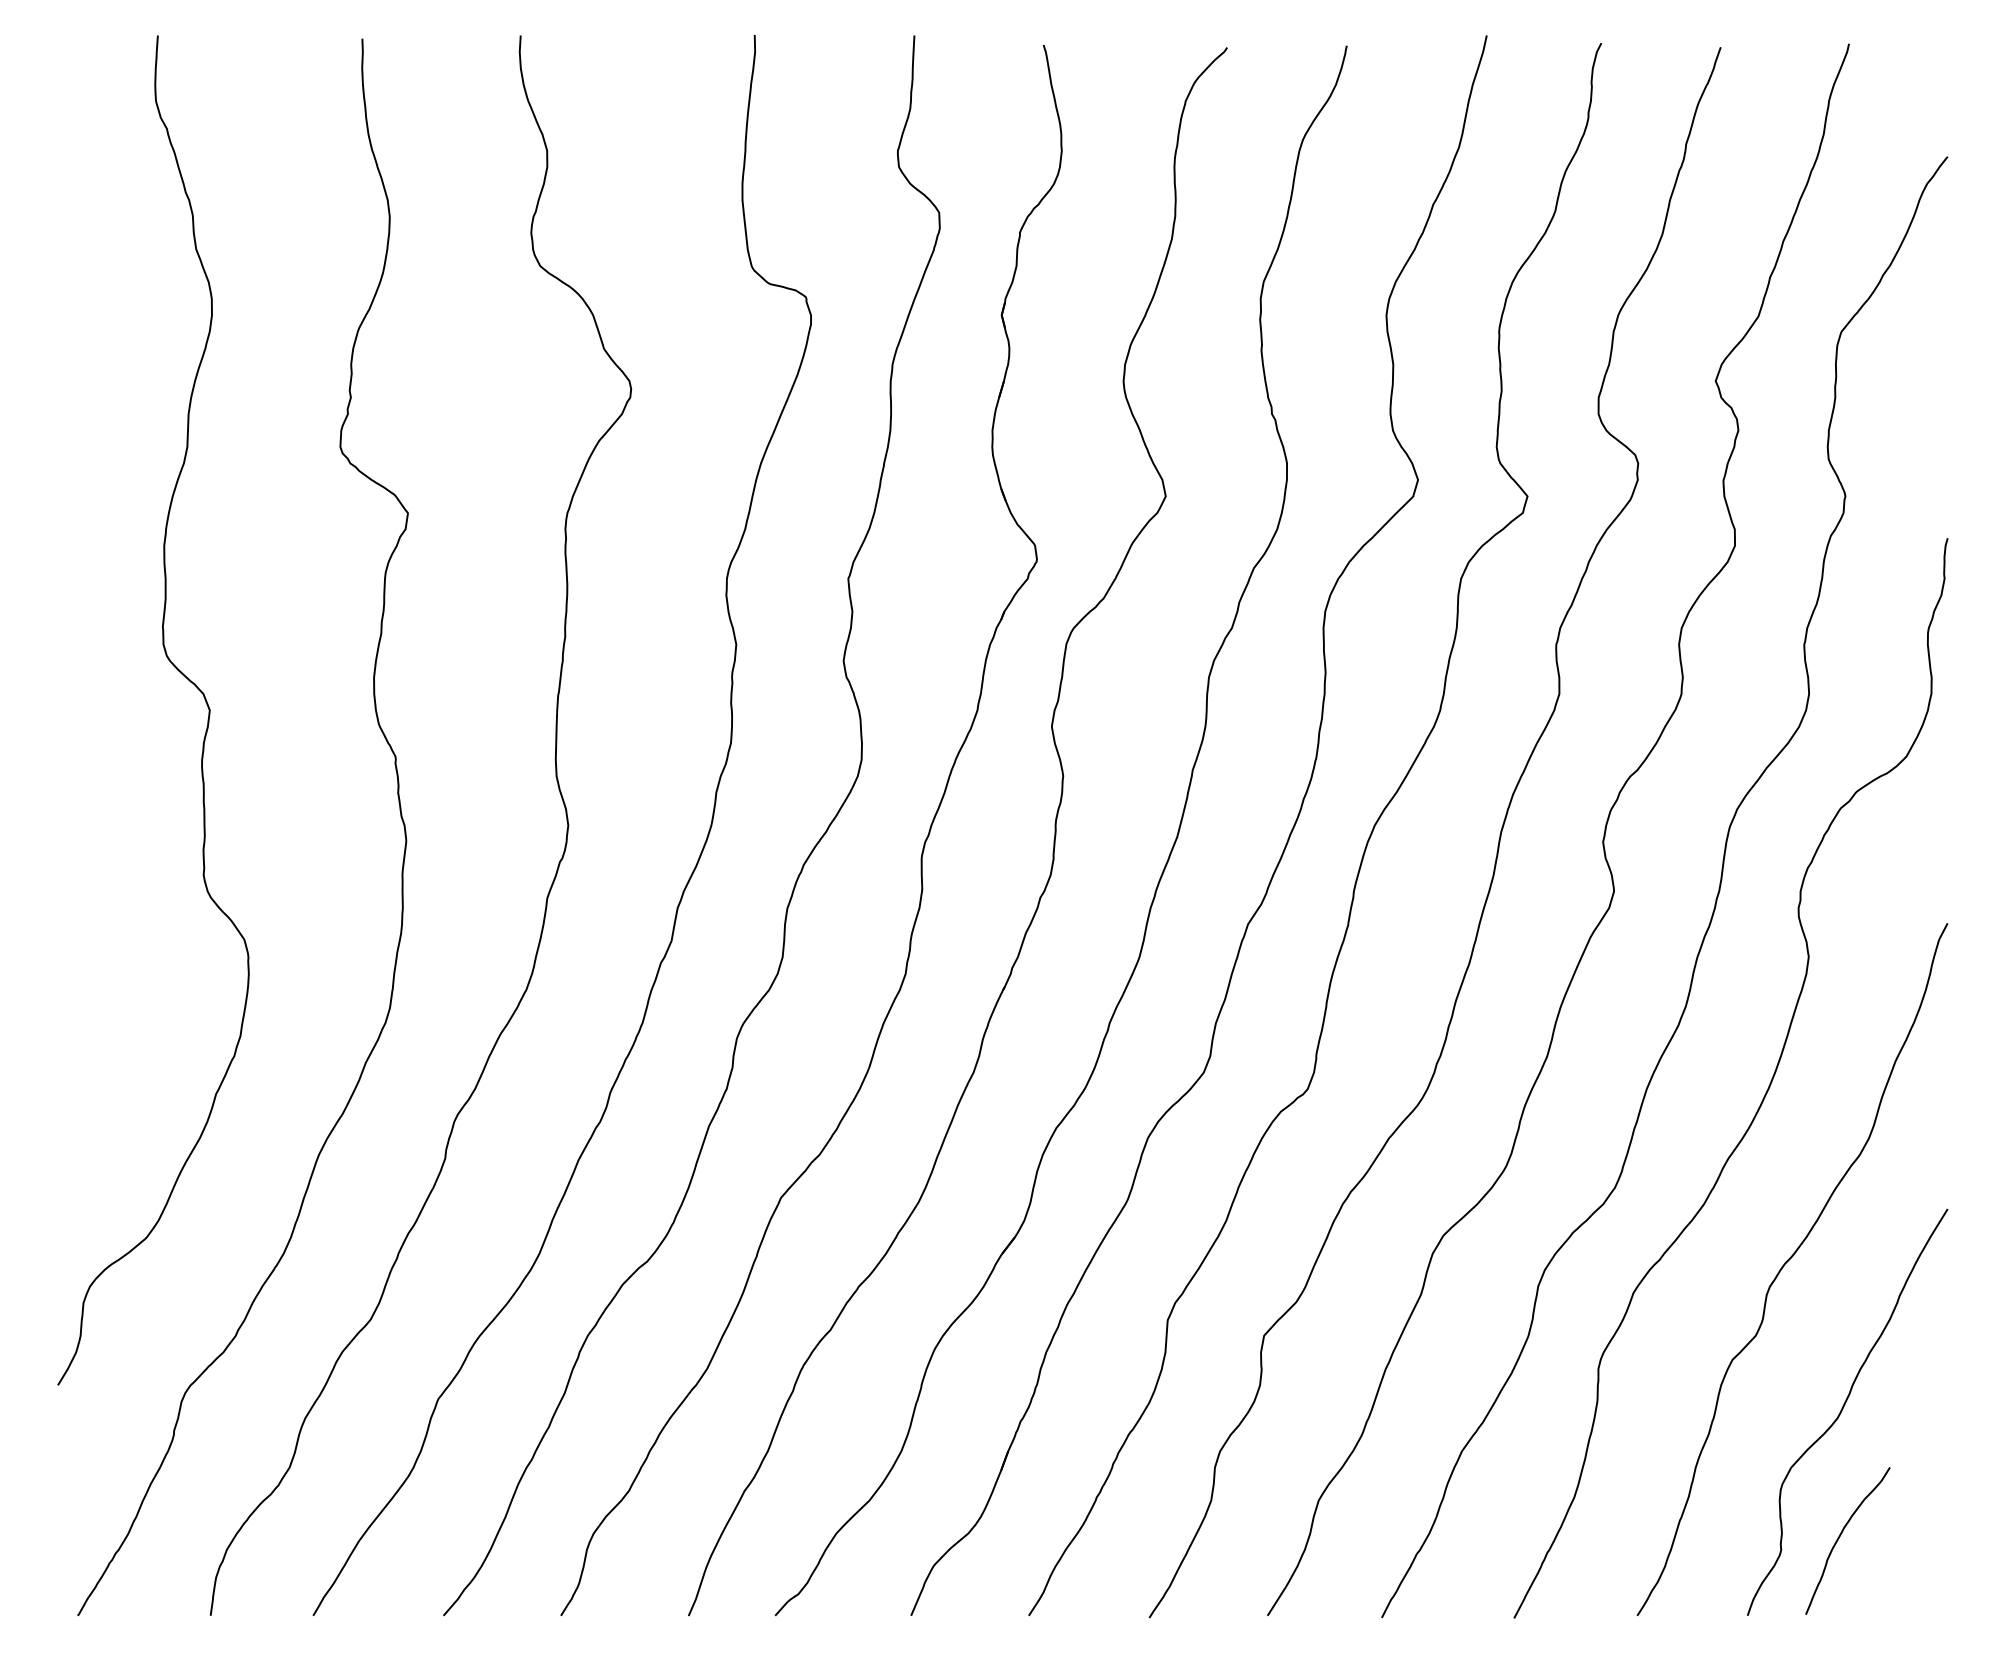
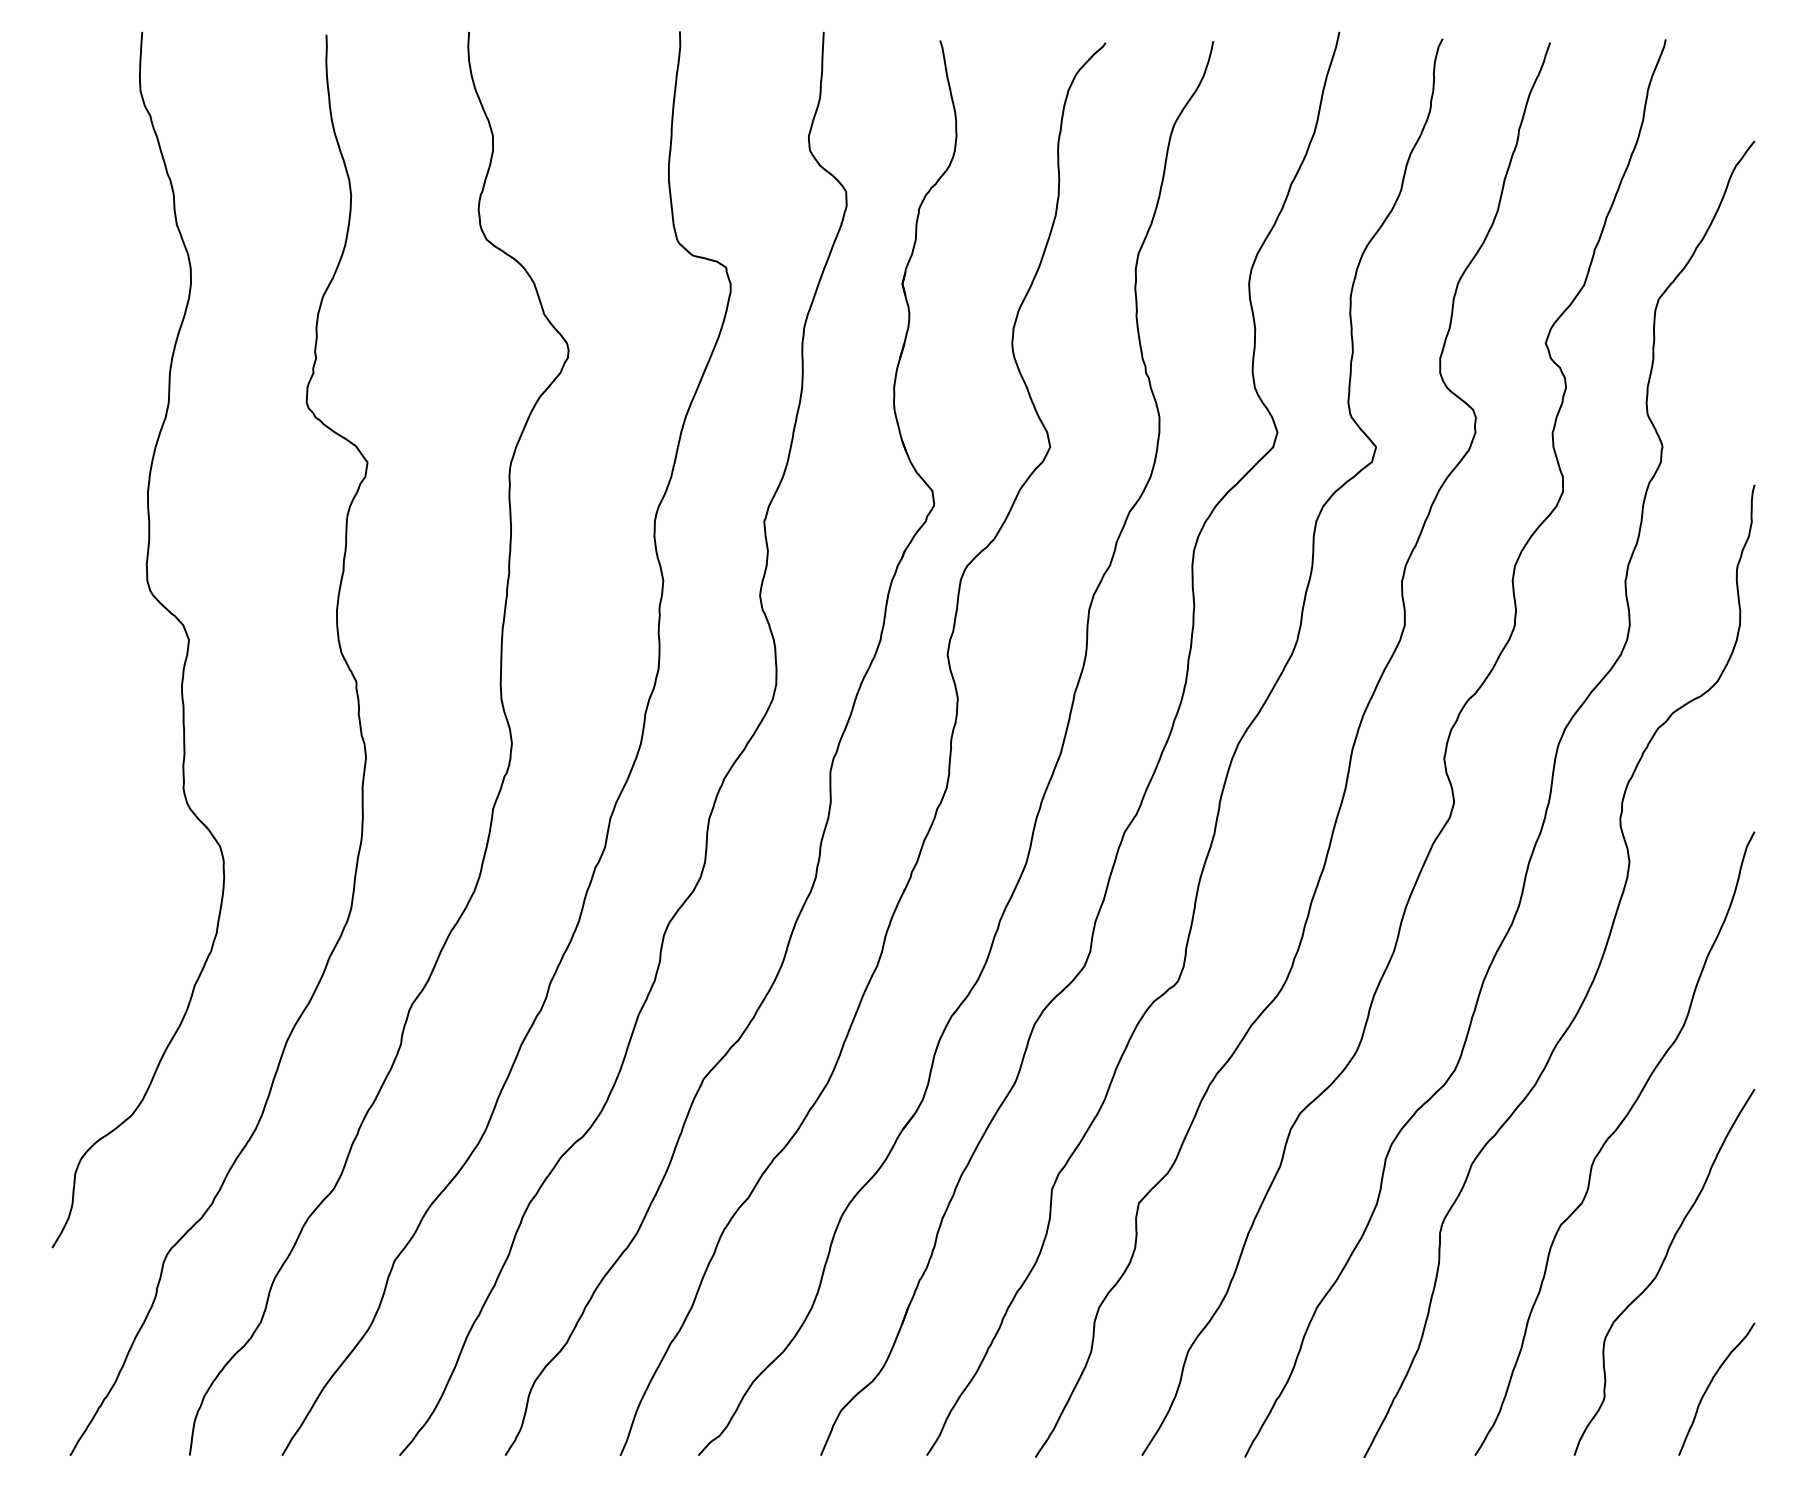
curve: (1840, 1536) -> (1710, 1385), moved

